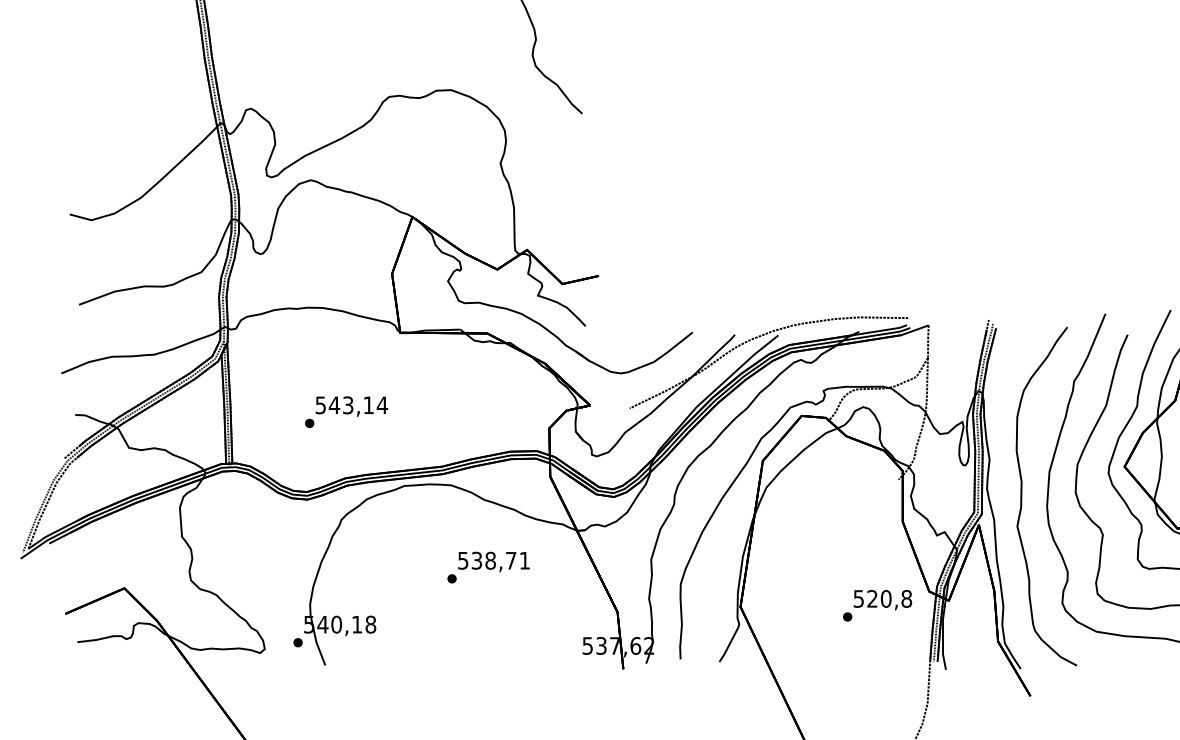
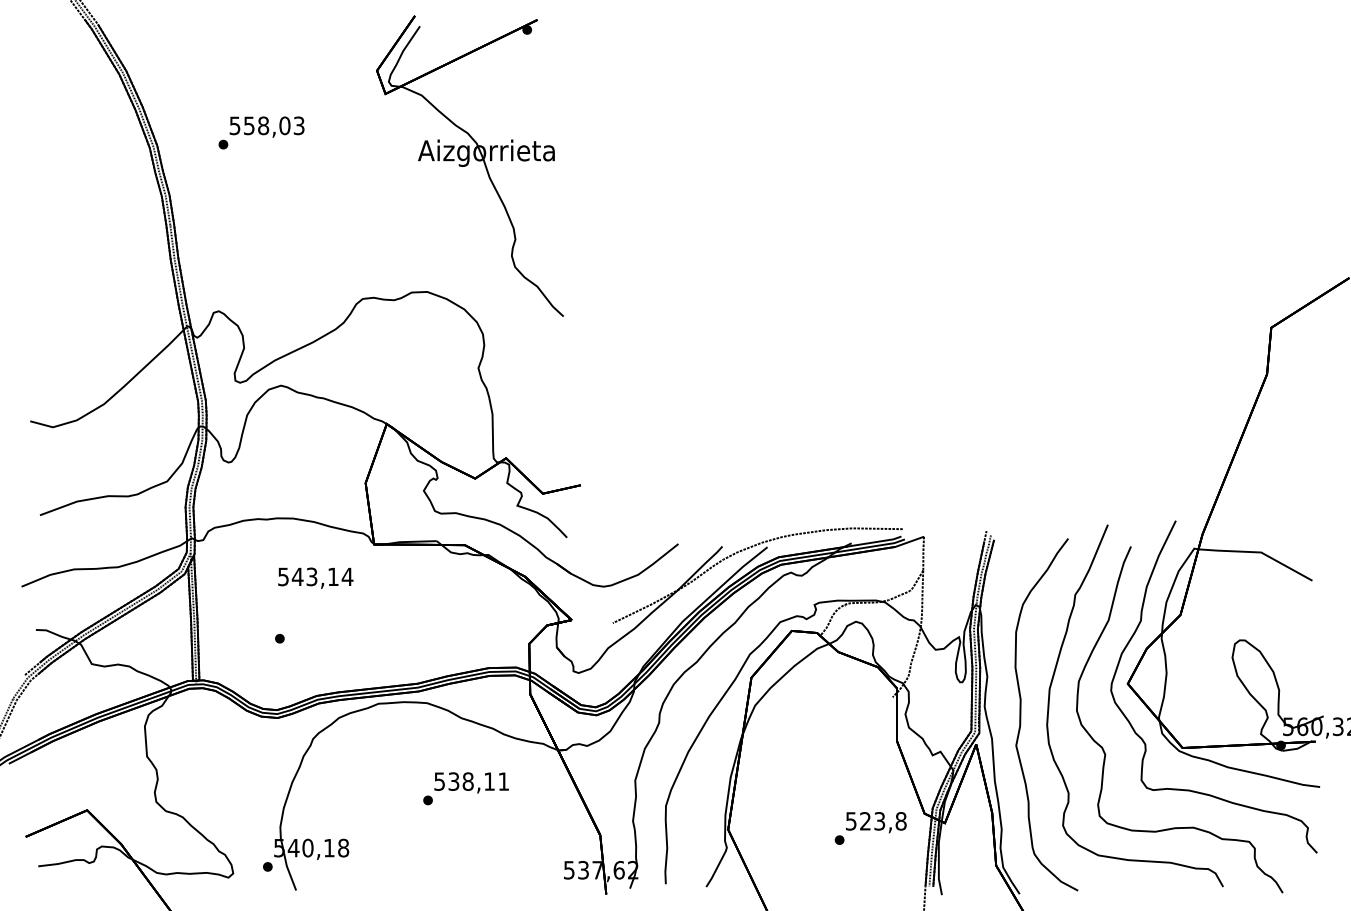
text: (351, 405) -> (315, 577), moved
text: (511, 560) -> (489, 781), 538,71 -> 538,11
text: (885, 599) -> (879, 821), 520,8 -> 523,8

